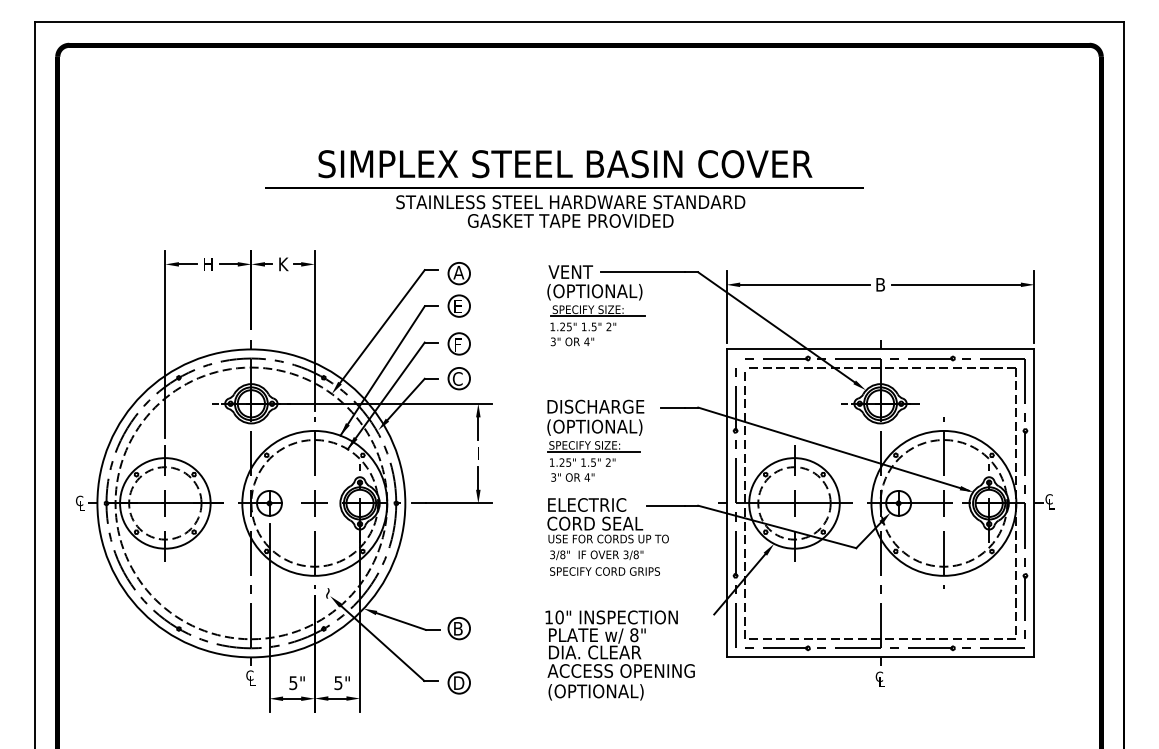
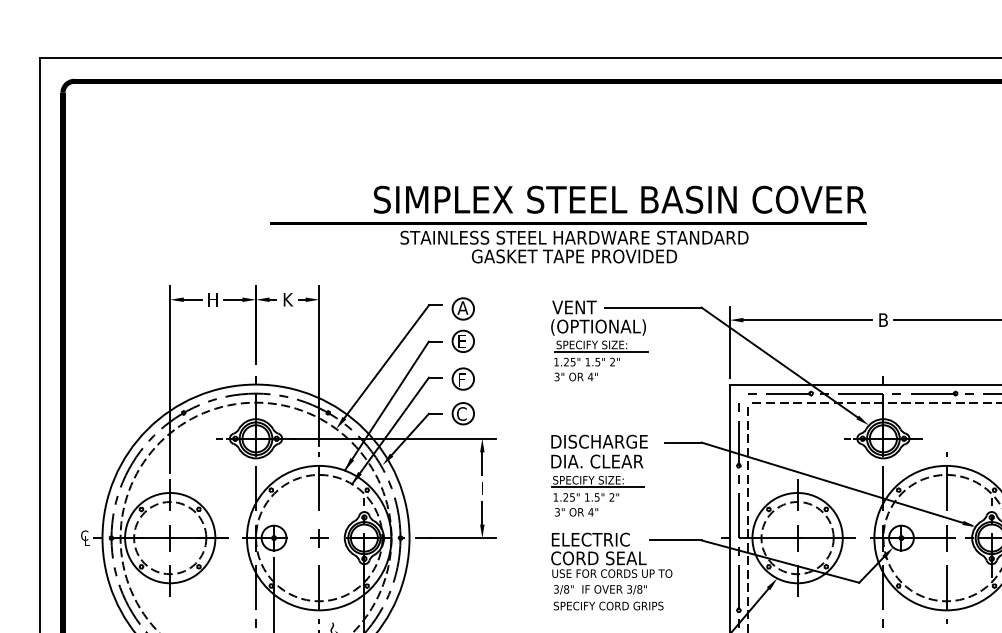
text: (565, 164) -> (620, 200), moved
text: (594, 427) -> (598, 462), (OPTIONAL) -> DIA. CLEAR
part: (314, 503) -> (318, 538), size x0.7

